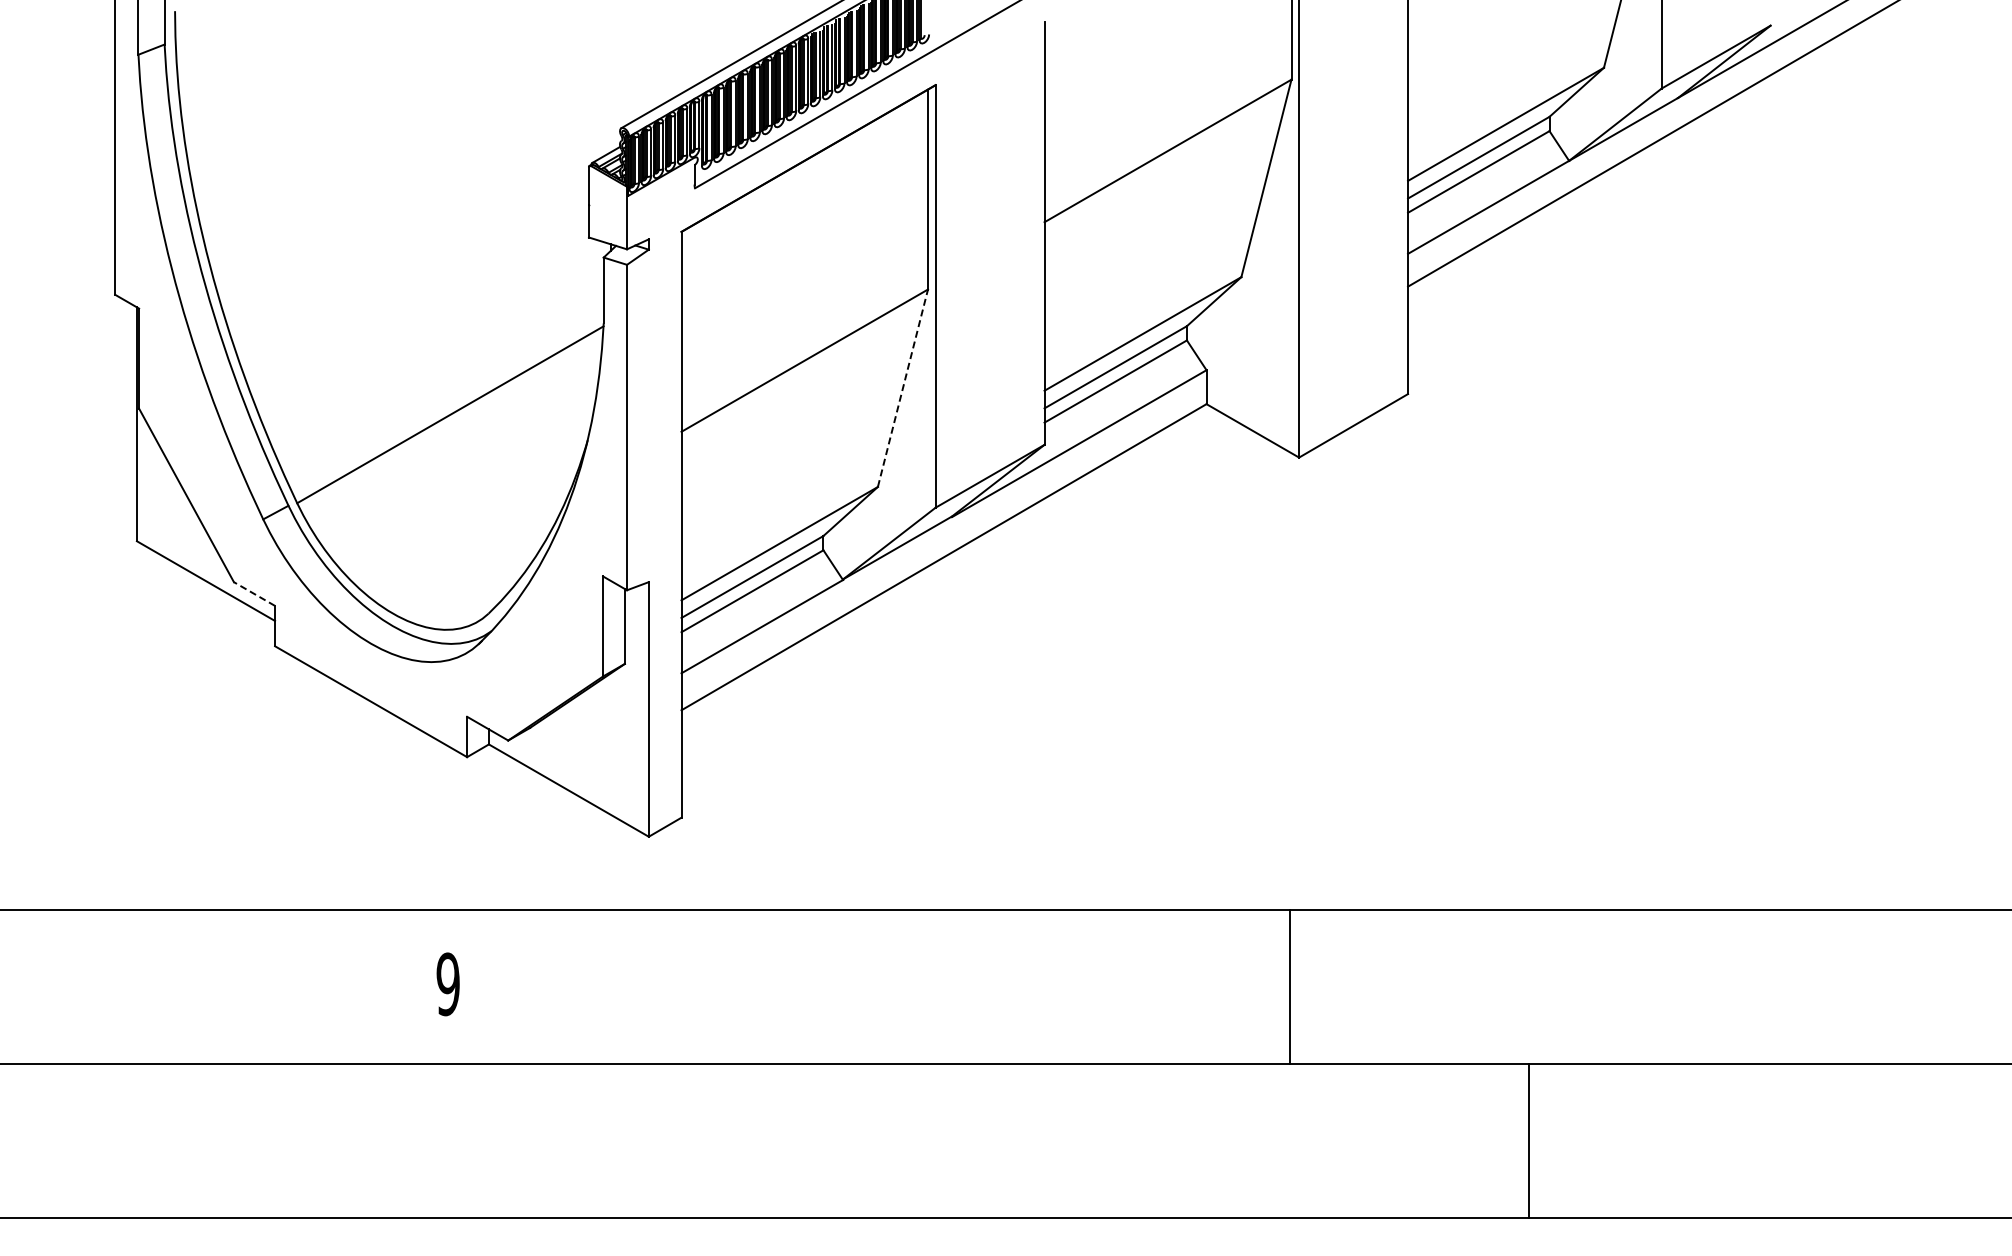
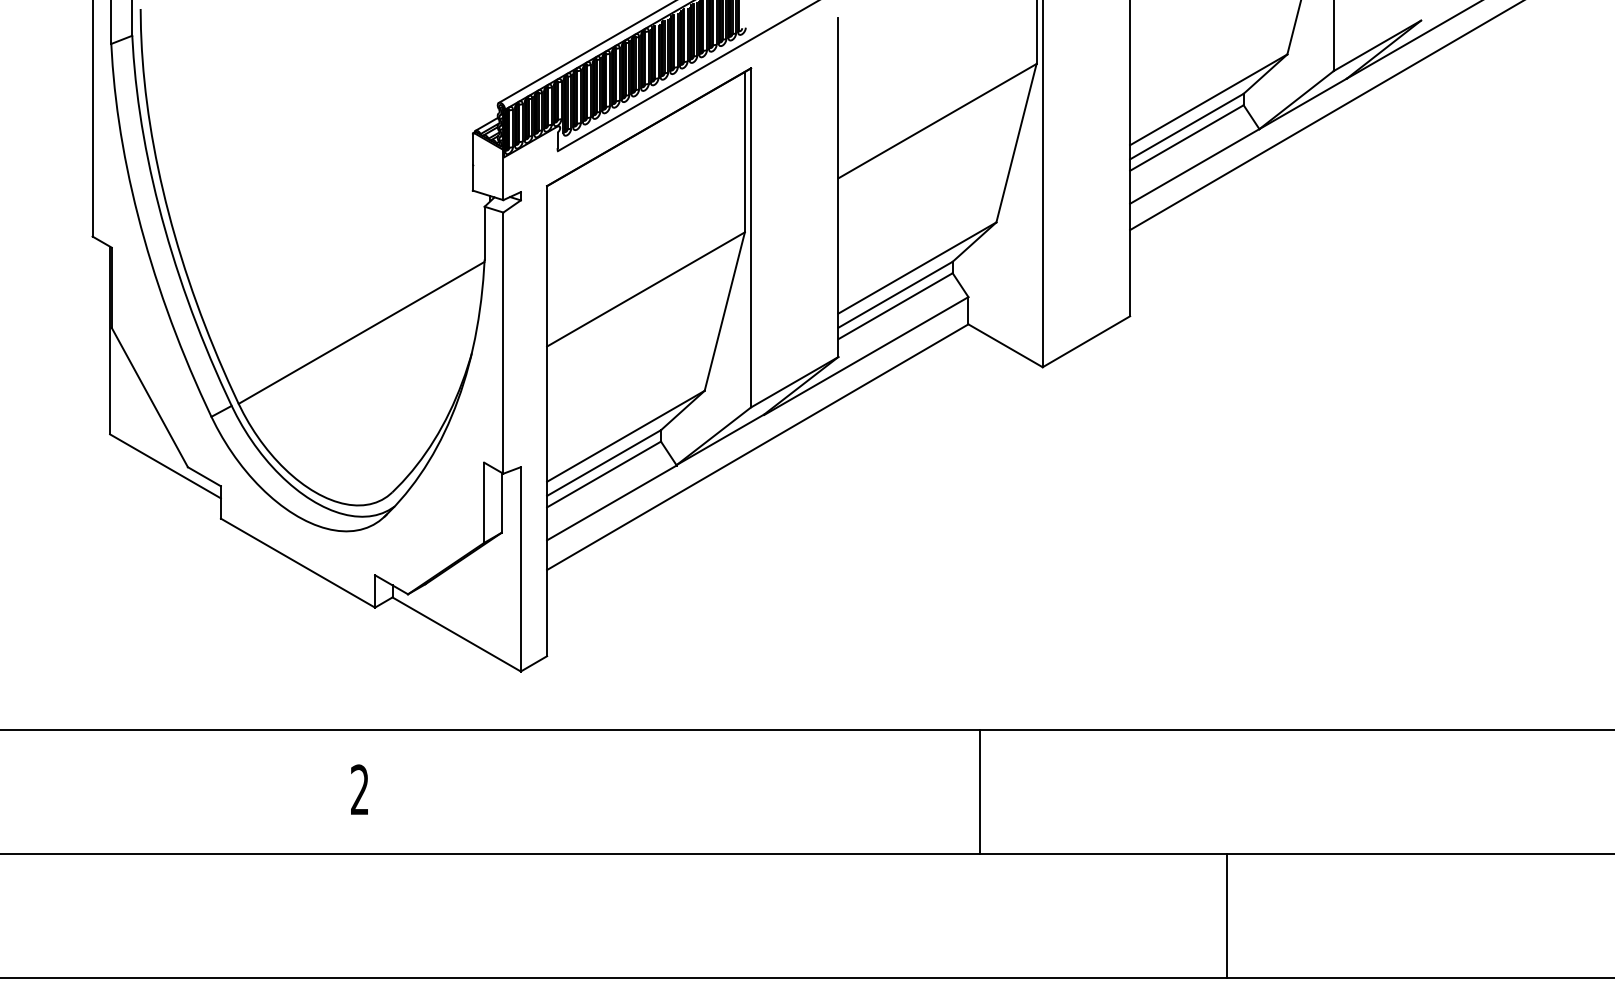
line: (902, 388) -> (724, 311), dashed -> solid
line: (254, 594) -> (204, 477), dashed -> solid
text: (447, 984) -> (359, 790), 9 -> 2
line: (1289, 987) -> (979, 792), moved

